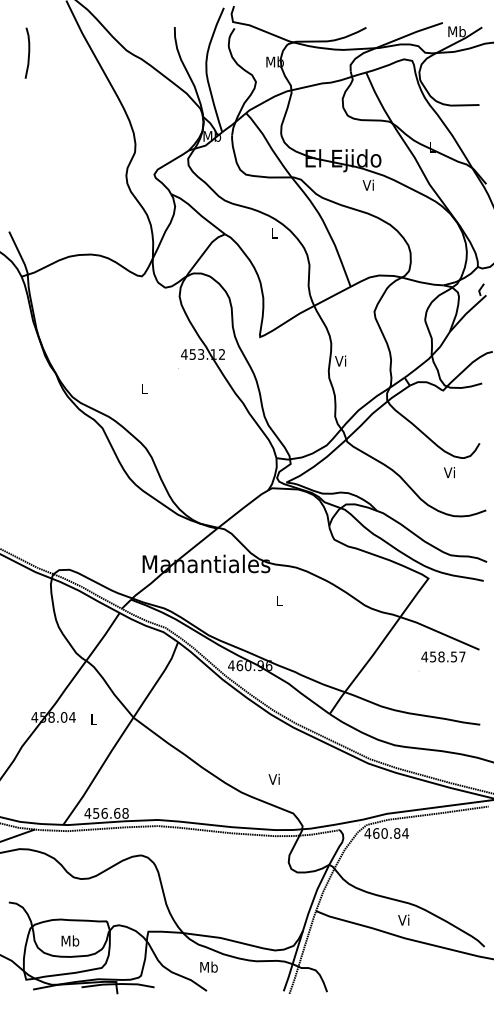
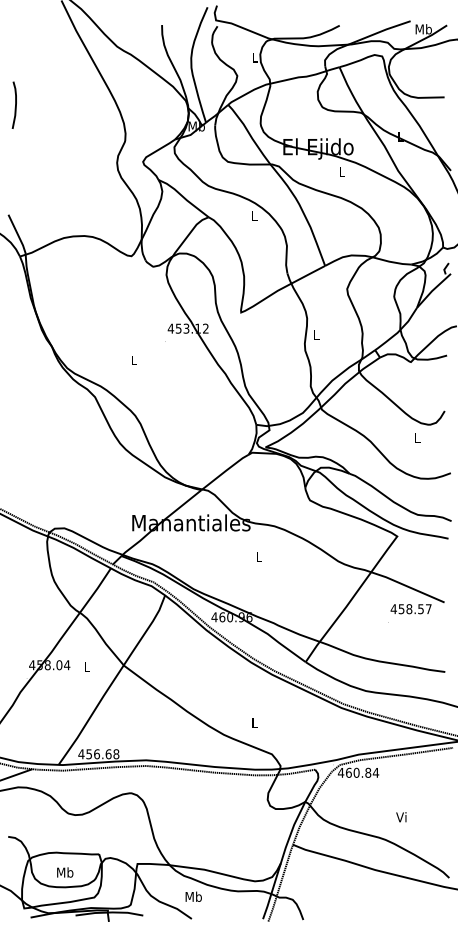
curve: (28, 52) -> (15, 104), moved
text: (275, 62) -> (255, 57), Mb -> L
text: (368, 184) -> (341, 171), Vi -> L
text: (340, 360) -> (315, 334), Vi -> L
text: (449, 472) -> (416, 438), Vi -> L
text: (274, 779) -> (254, 722), Vi -> L
text: (403, 920) -> (401, 817), moved

